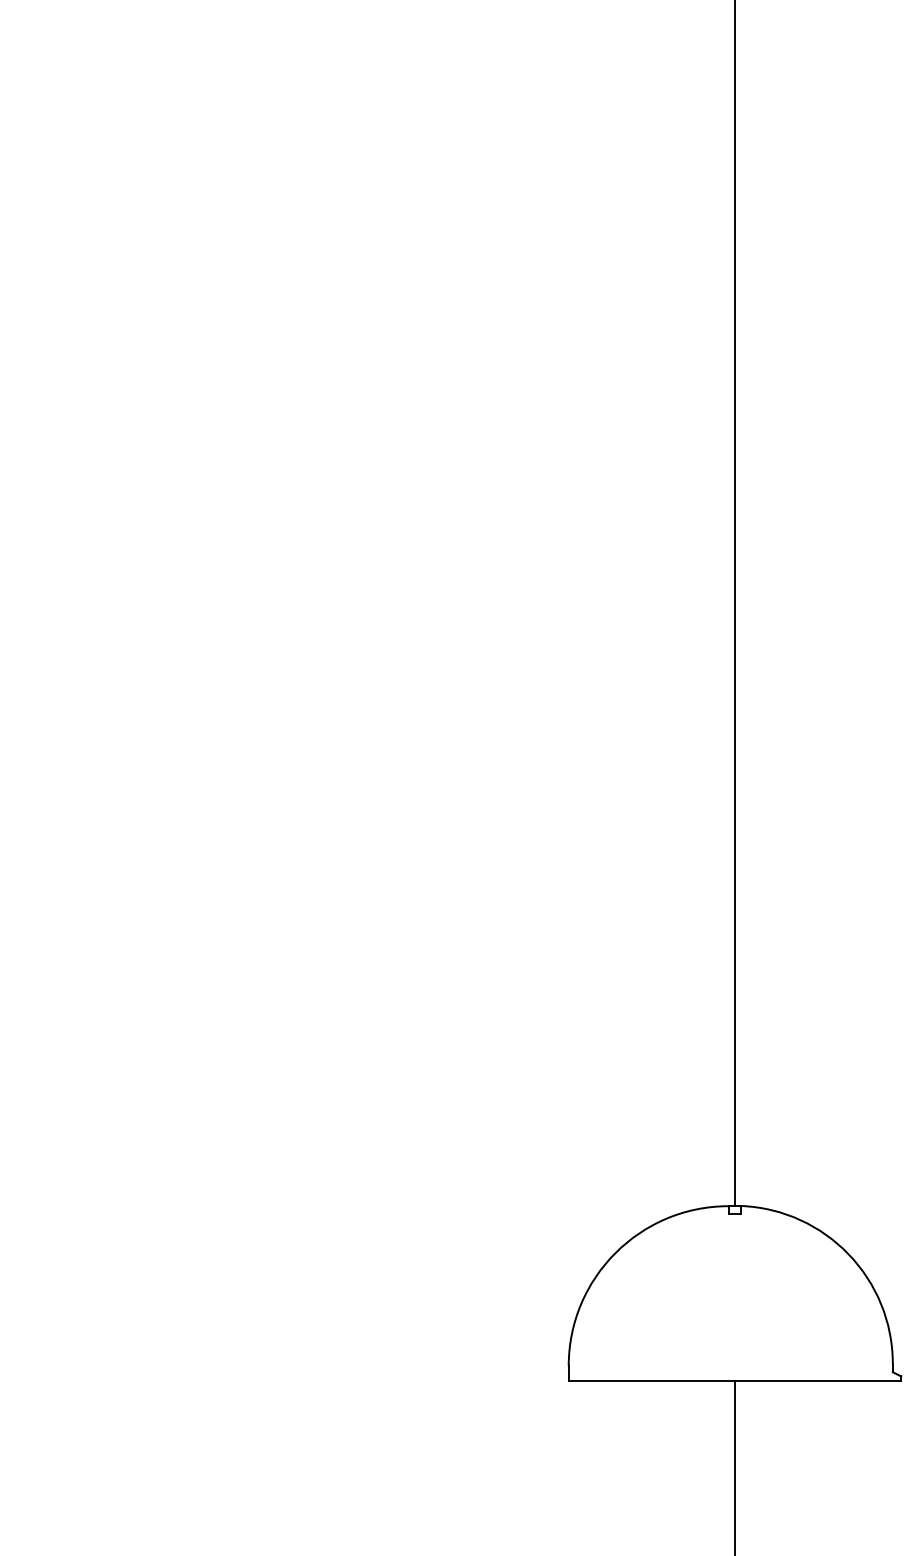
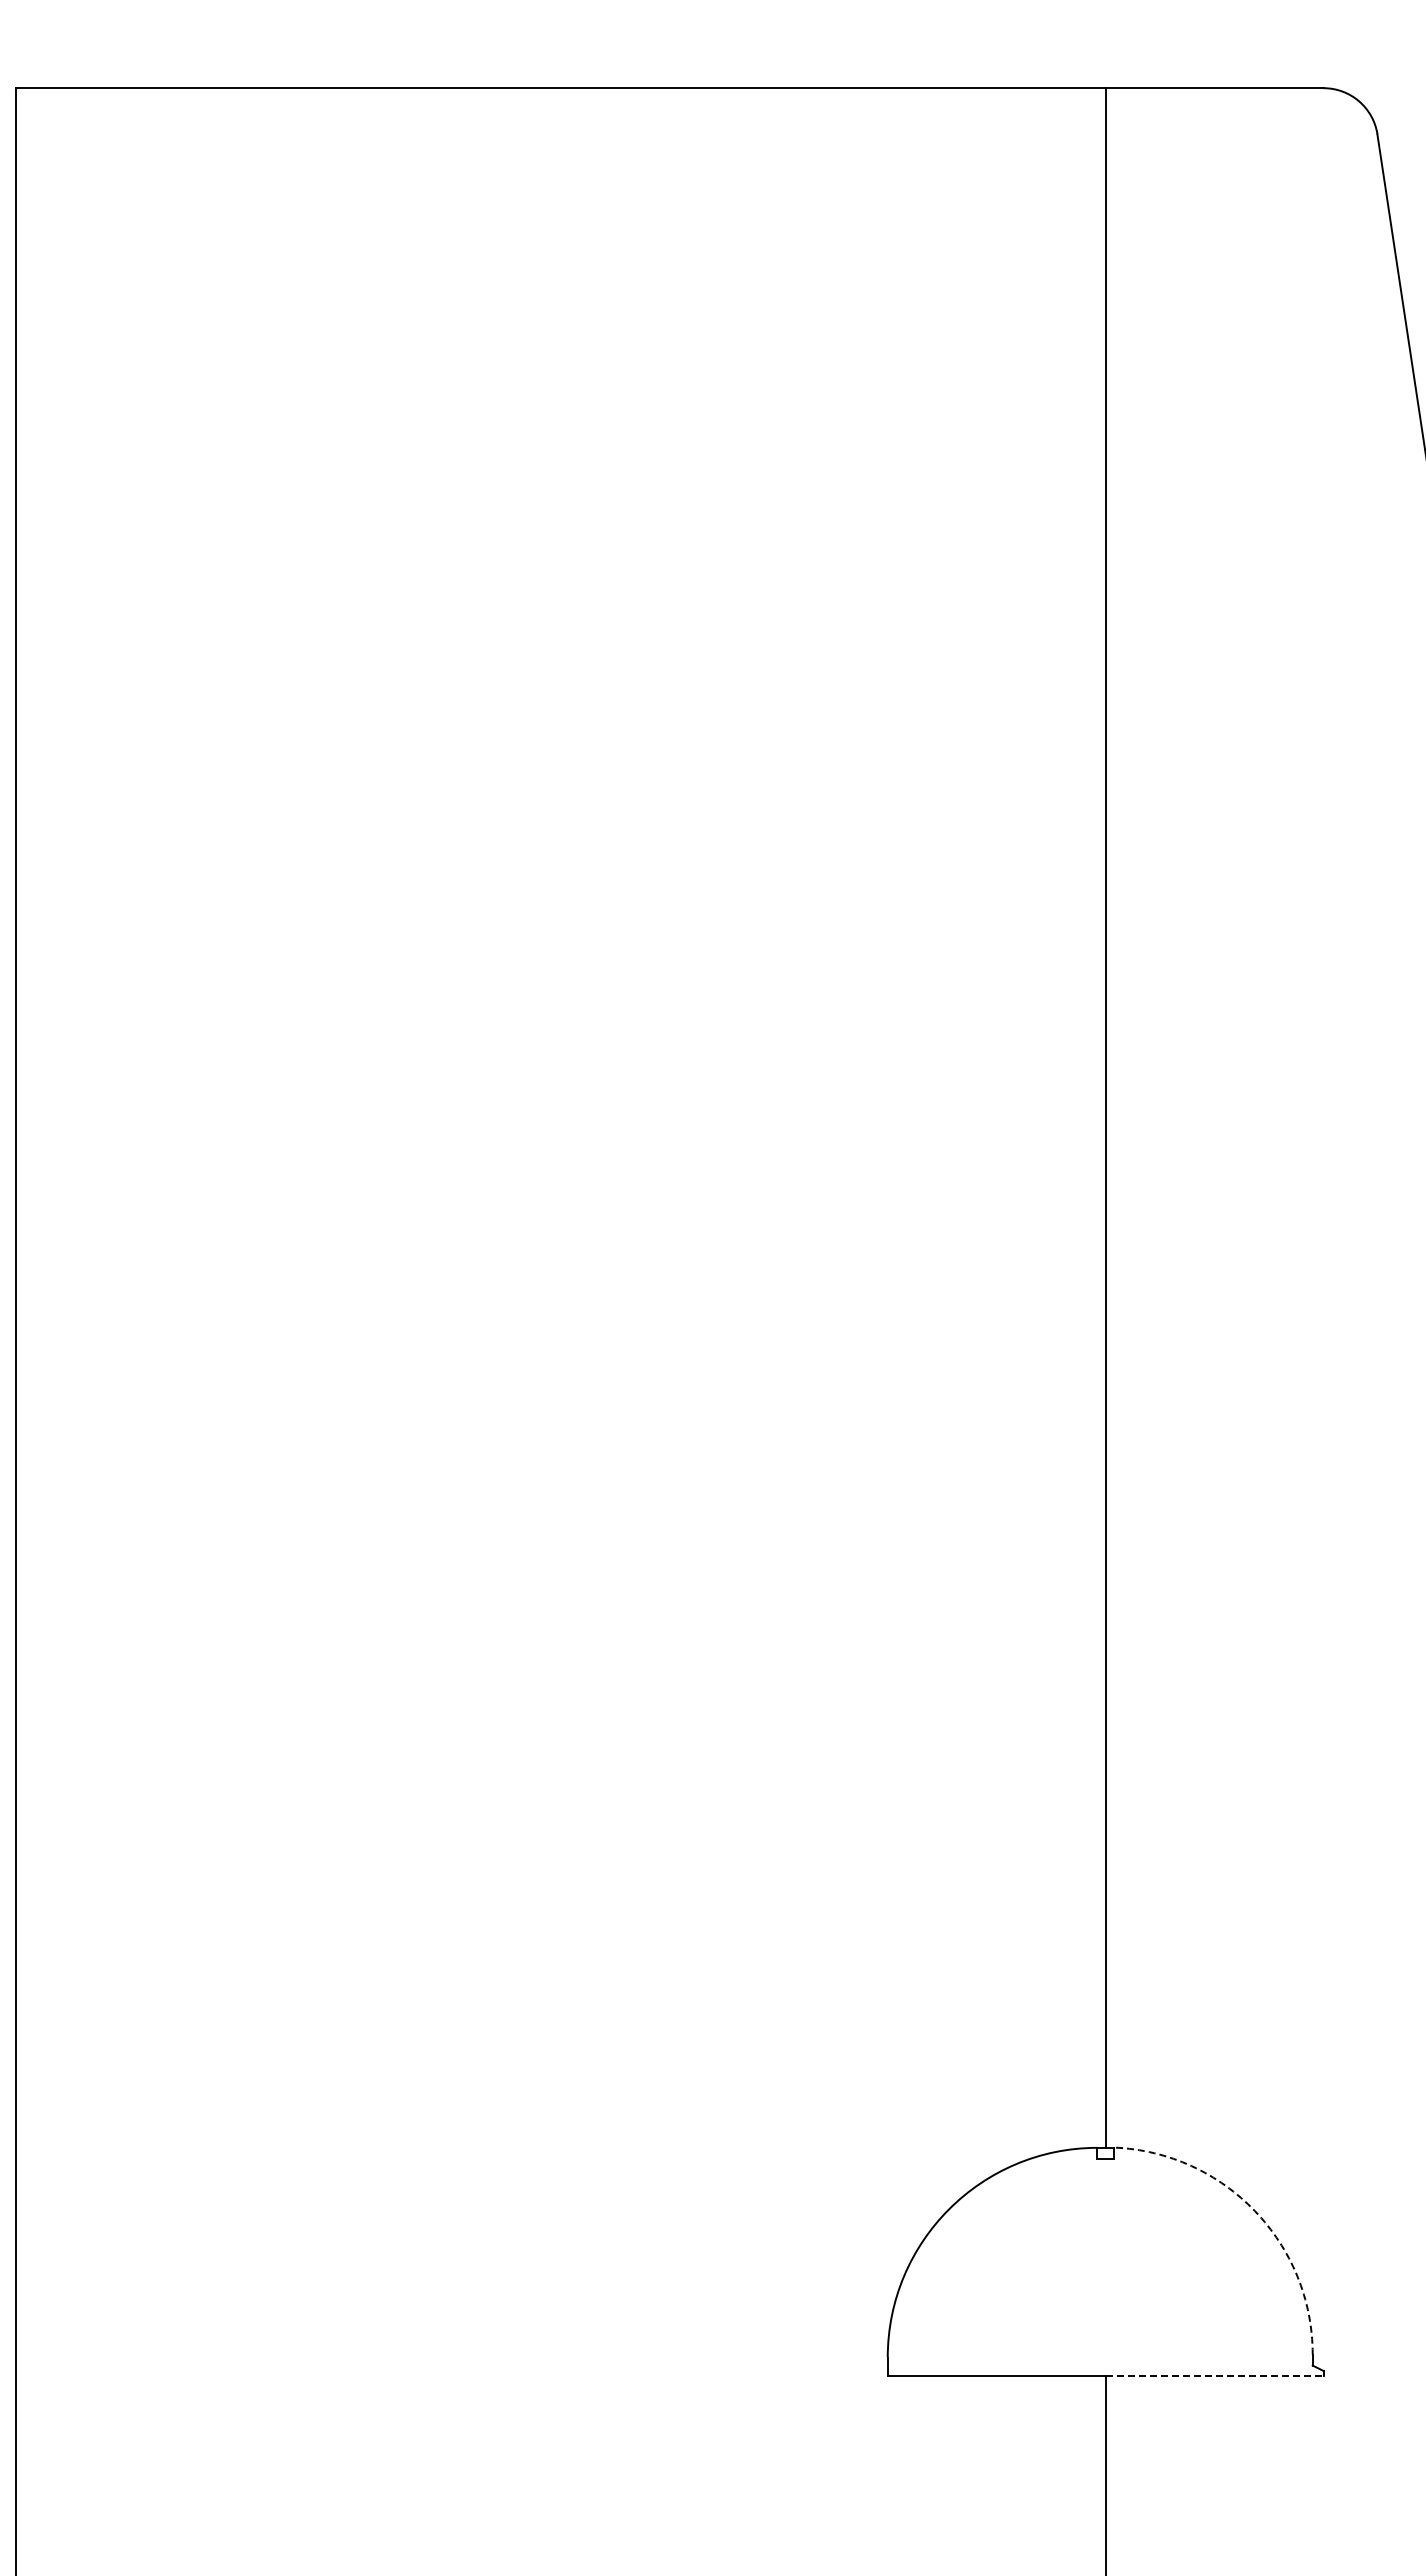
arc: (848, 1254) -> (1254, 2211), solid -> dashed
line: (817, 1380) -> (1214, 2376), solid -> dashed

